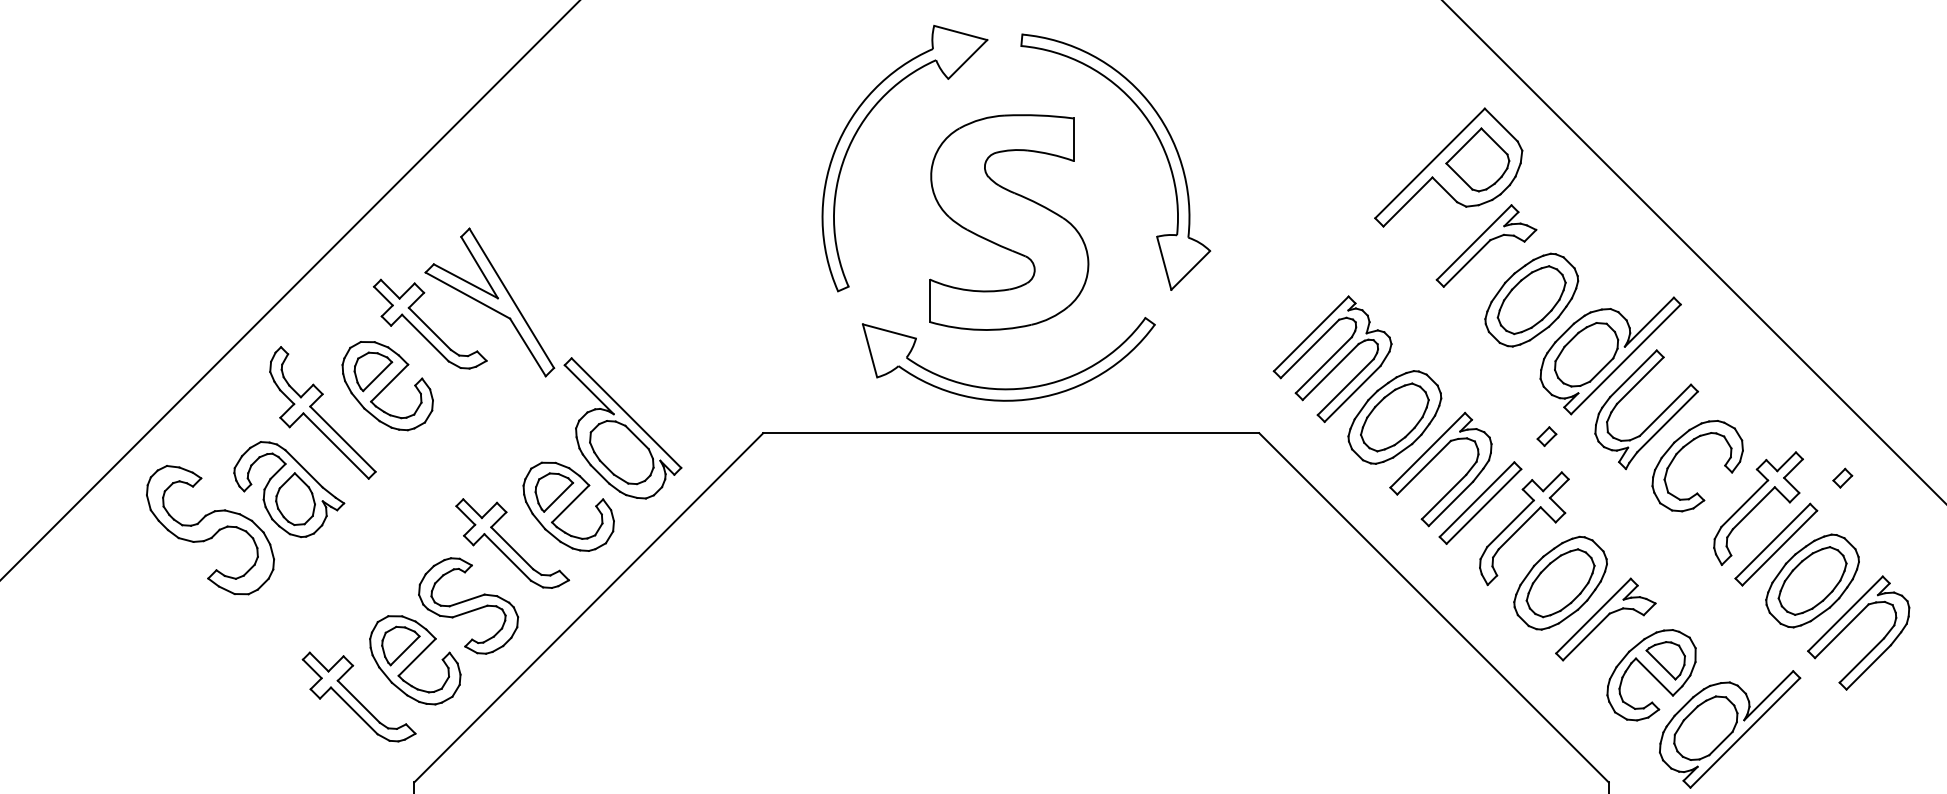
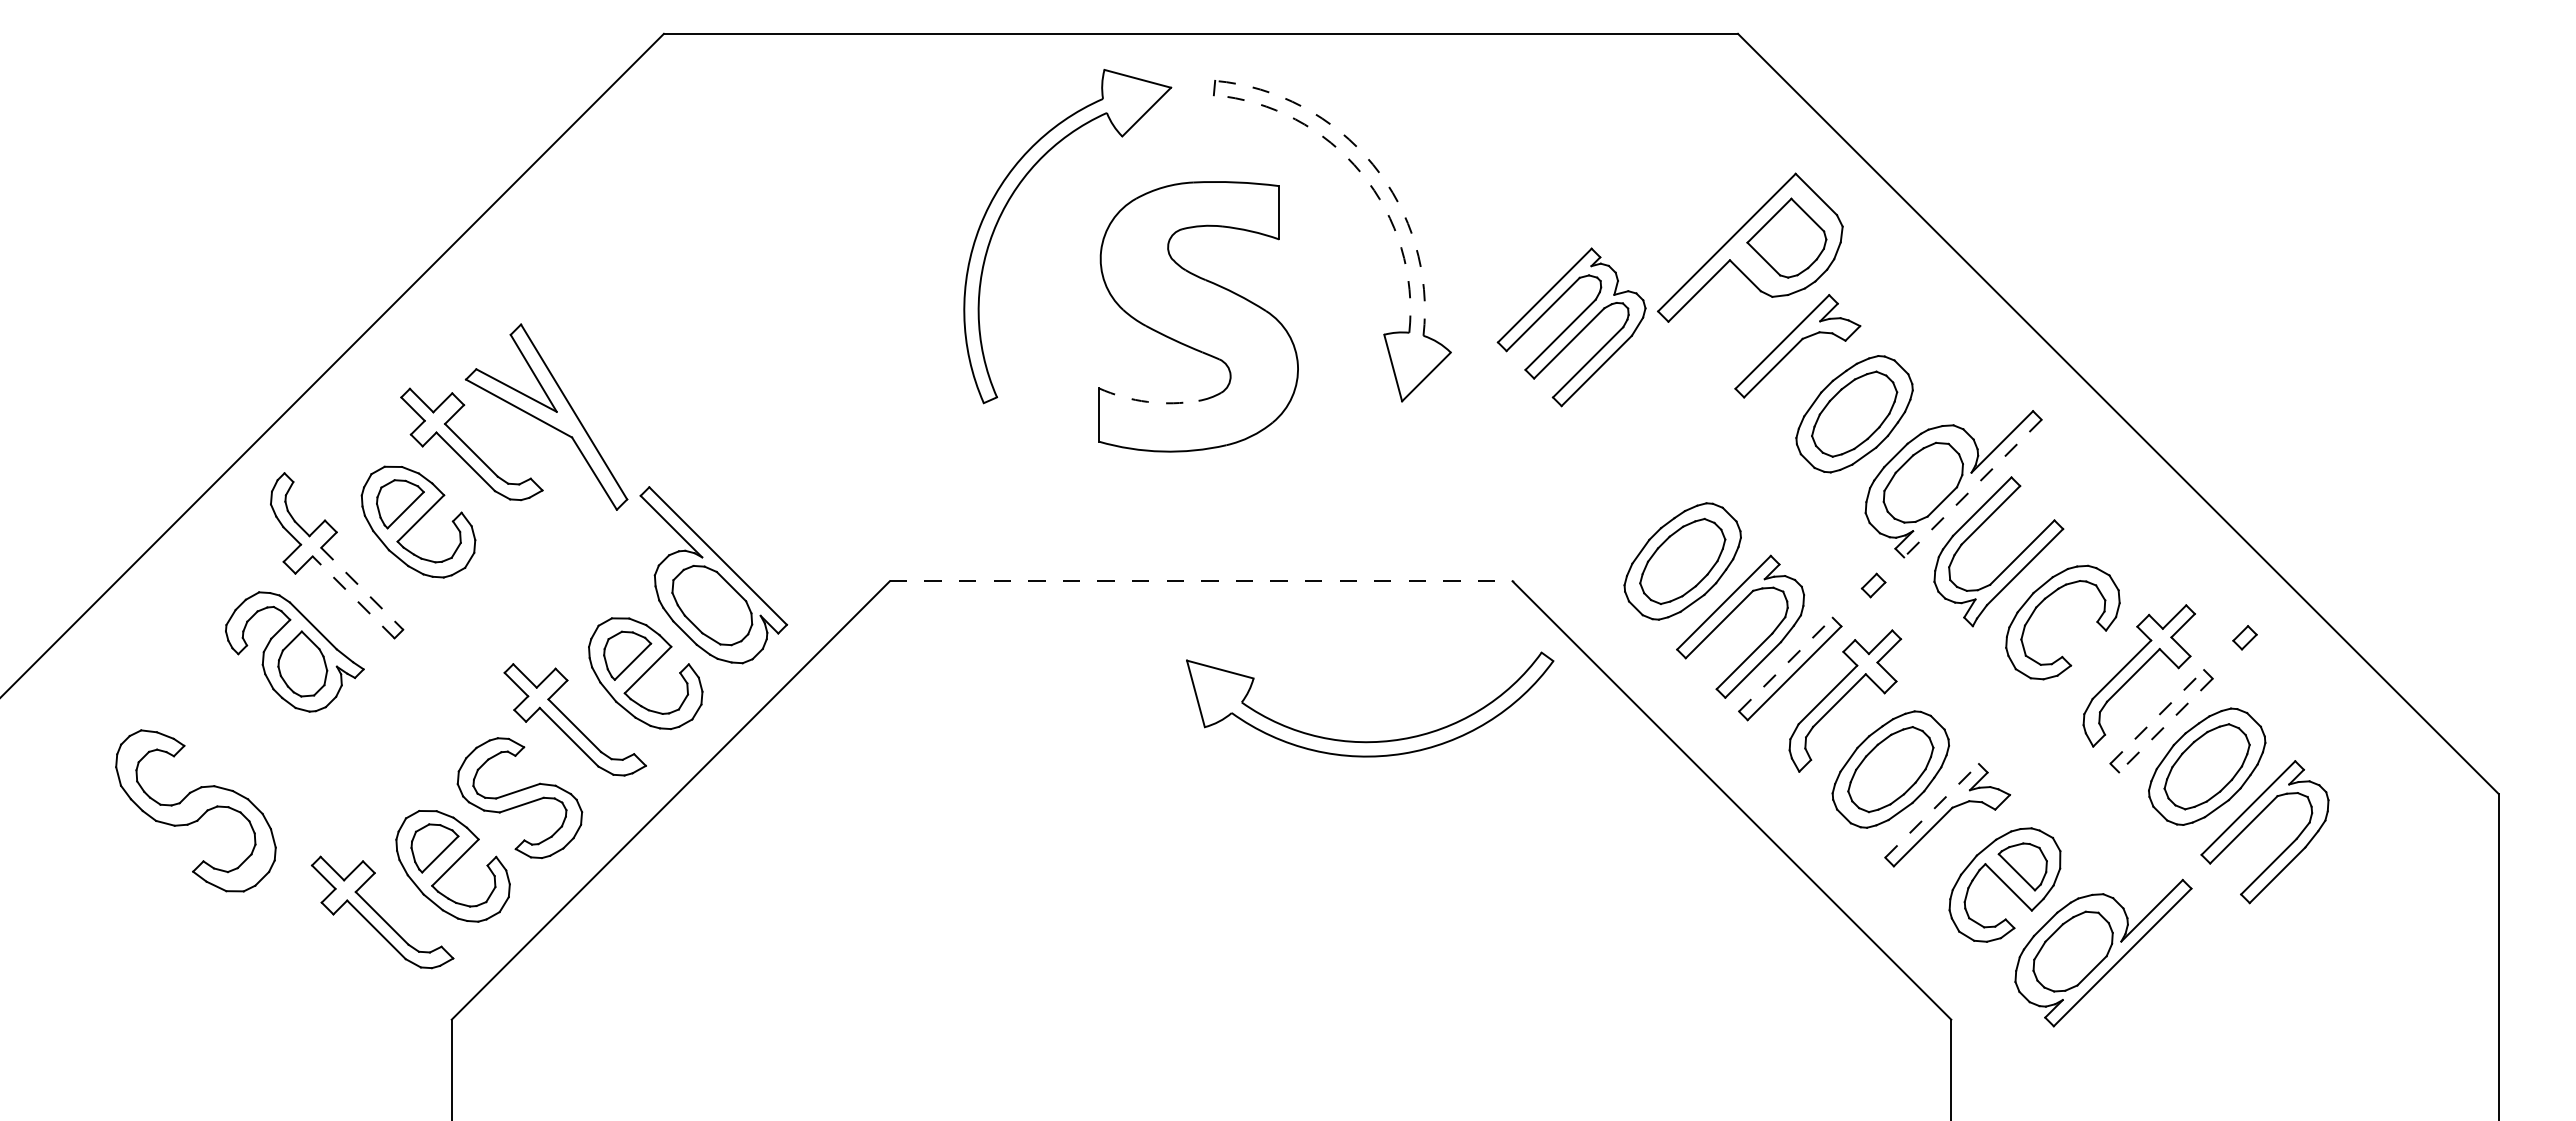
arc: (1147, 101) -> (1372, 164), solid -> dashed
arc: (1138, 108) -> (1361, 173), solid -> dashed
arc: (968, 290) -> (1147, 401), solid -> dashed
part: (1332, 359) -> (1571, 327), moved
line: (1625, 359) -> (1972, 488), solid -> dashed
part: (1009, 388) -> (1370, 741), moved
line: (1011, 433) -> (1201, 581), solid -> dashed
line: (343, 438) -> (362, 588), solid -> dashed
line: (335, 446) -> (353, 597), solid -> dashed
line: (1477, 499) -> (1786, 664), solid -> dashed
part: (210, 529) -> (195, 810), moved
line: (1773, 540) -> (2157, 716), solid -> dashed
line: (1779, 548) -> (2165, 725), solid -> dashed
line: (1593, 615) -> (1932, 810), solid -> dashed

